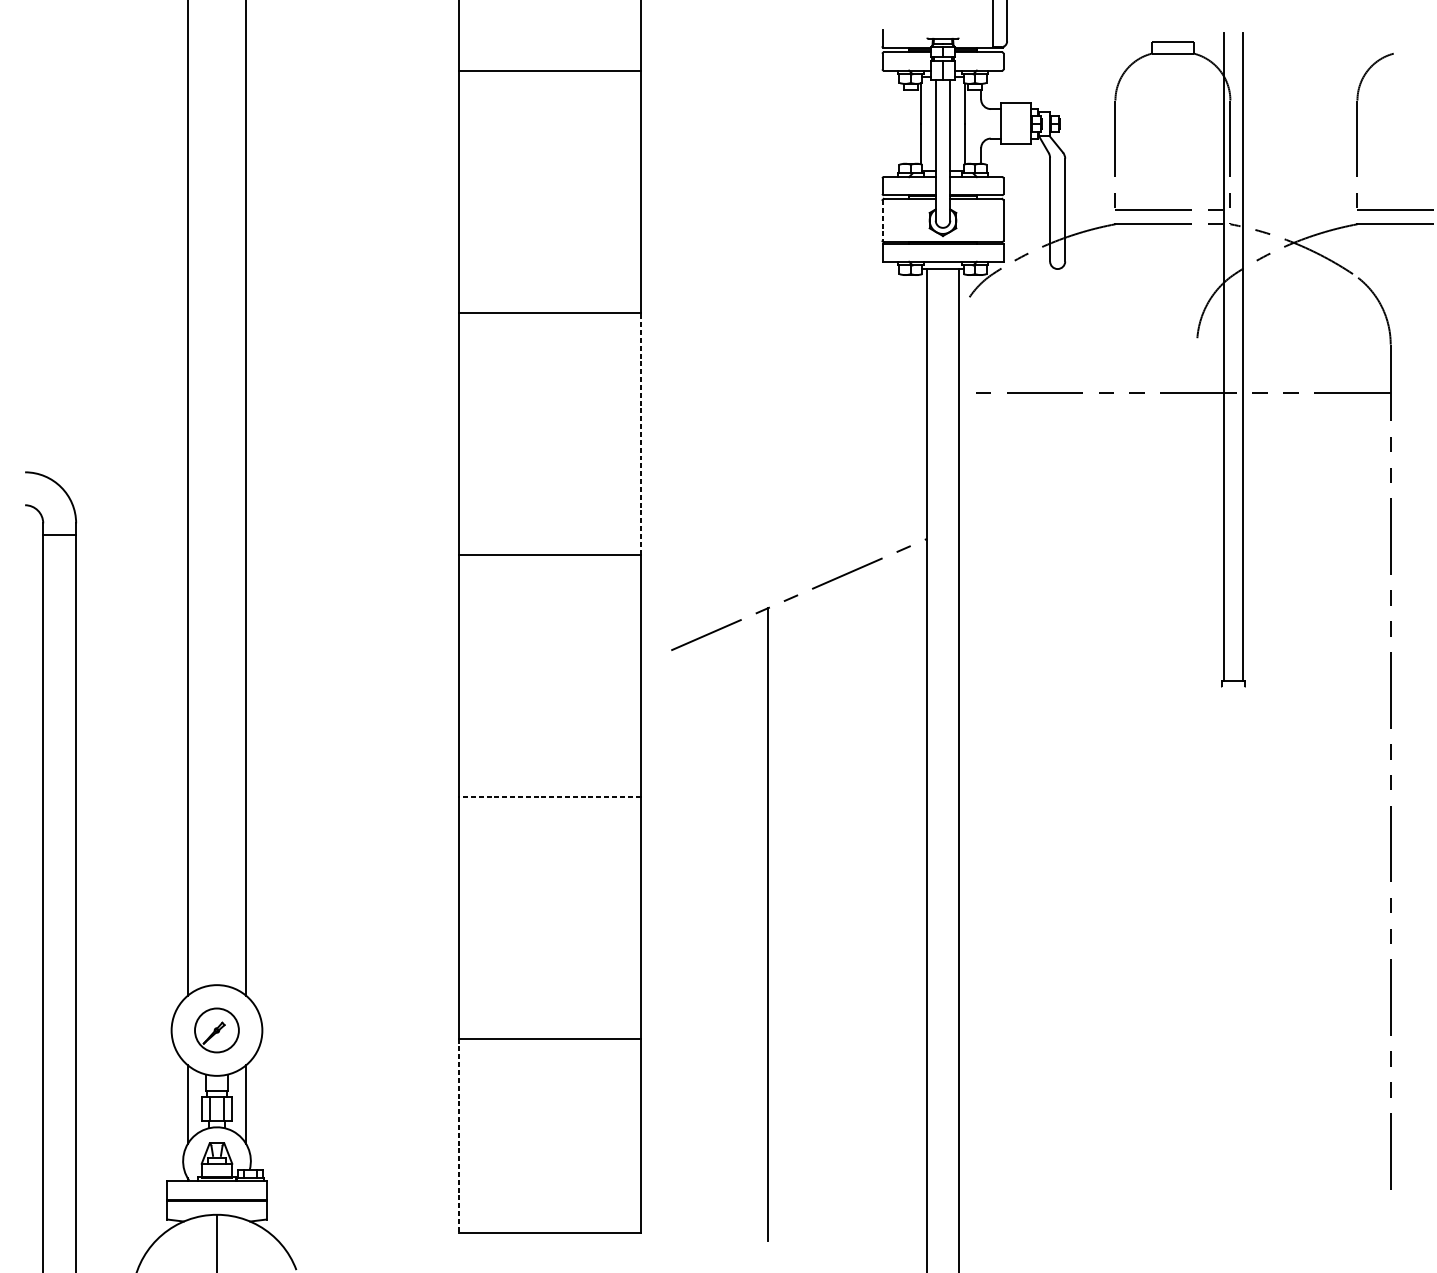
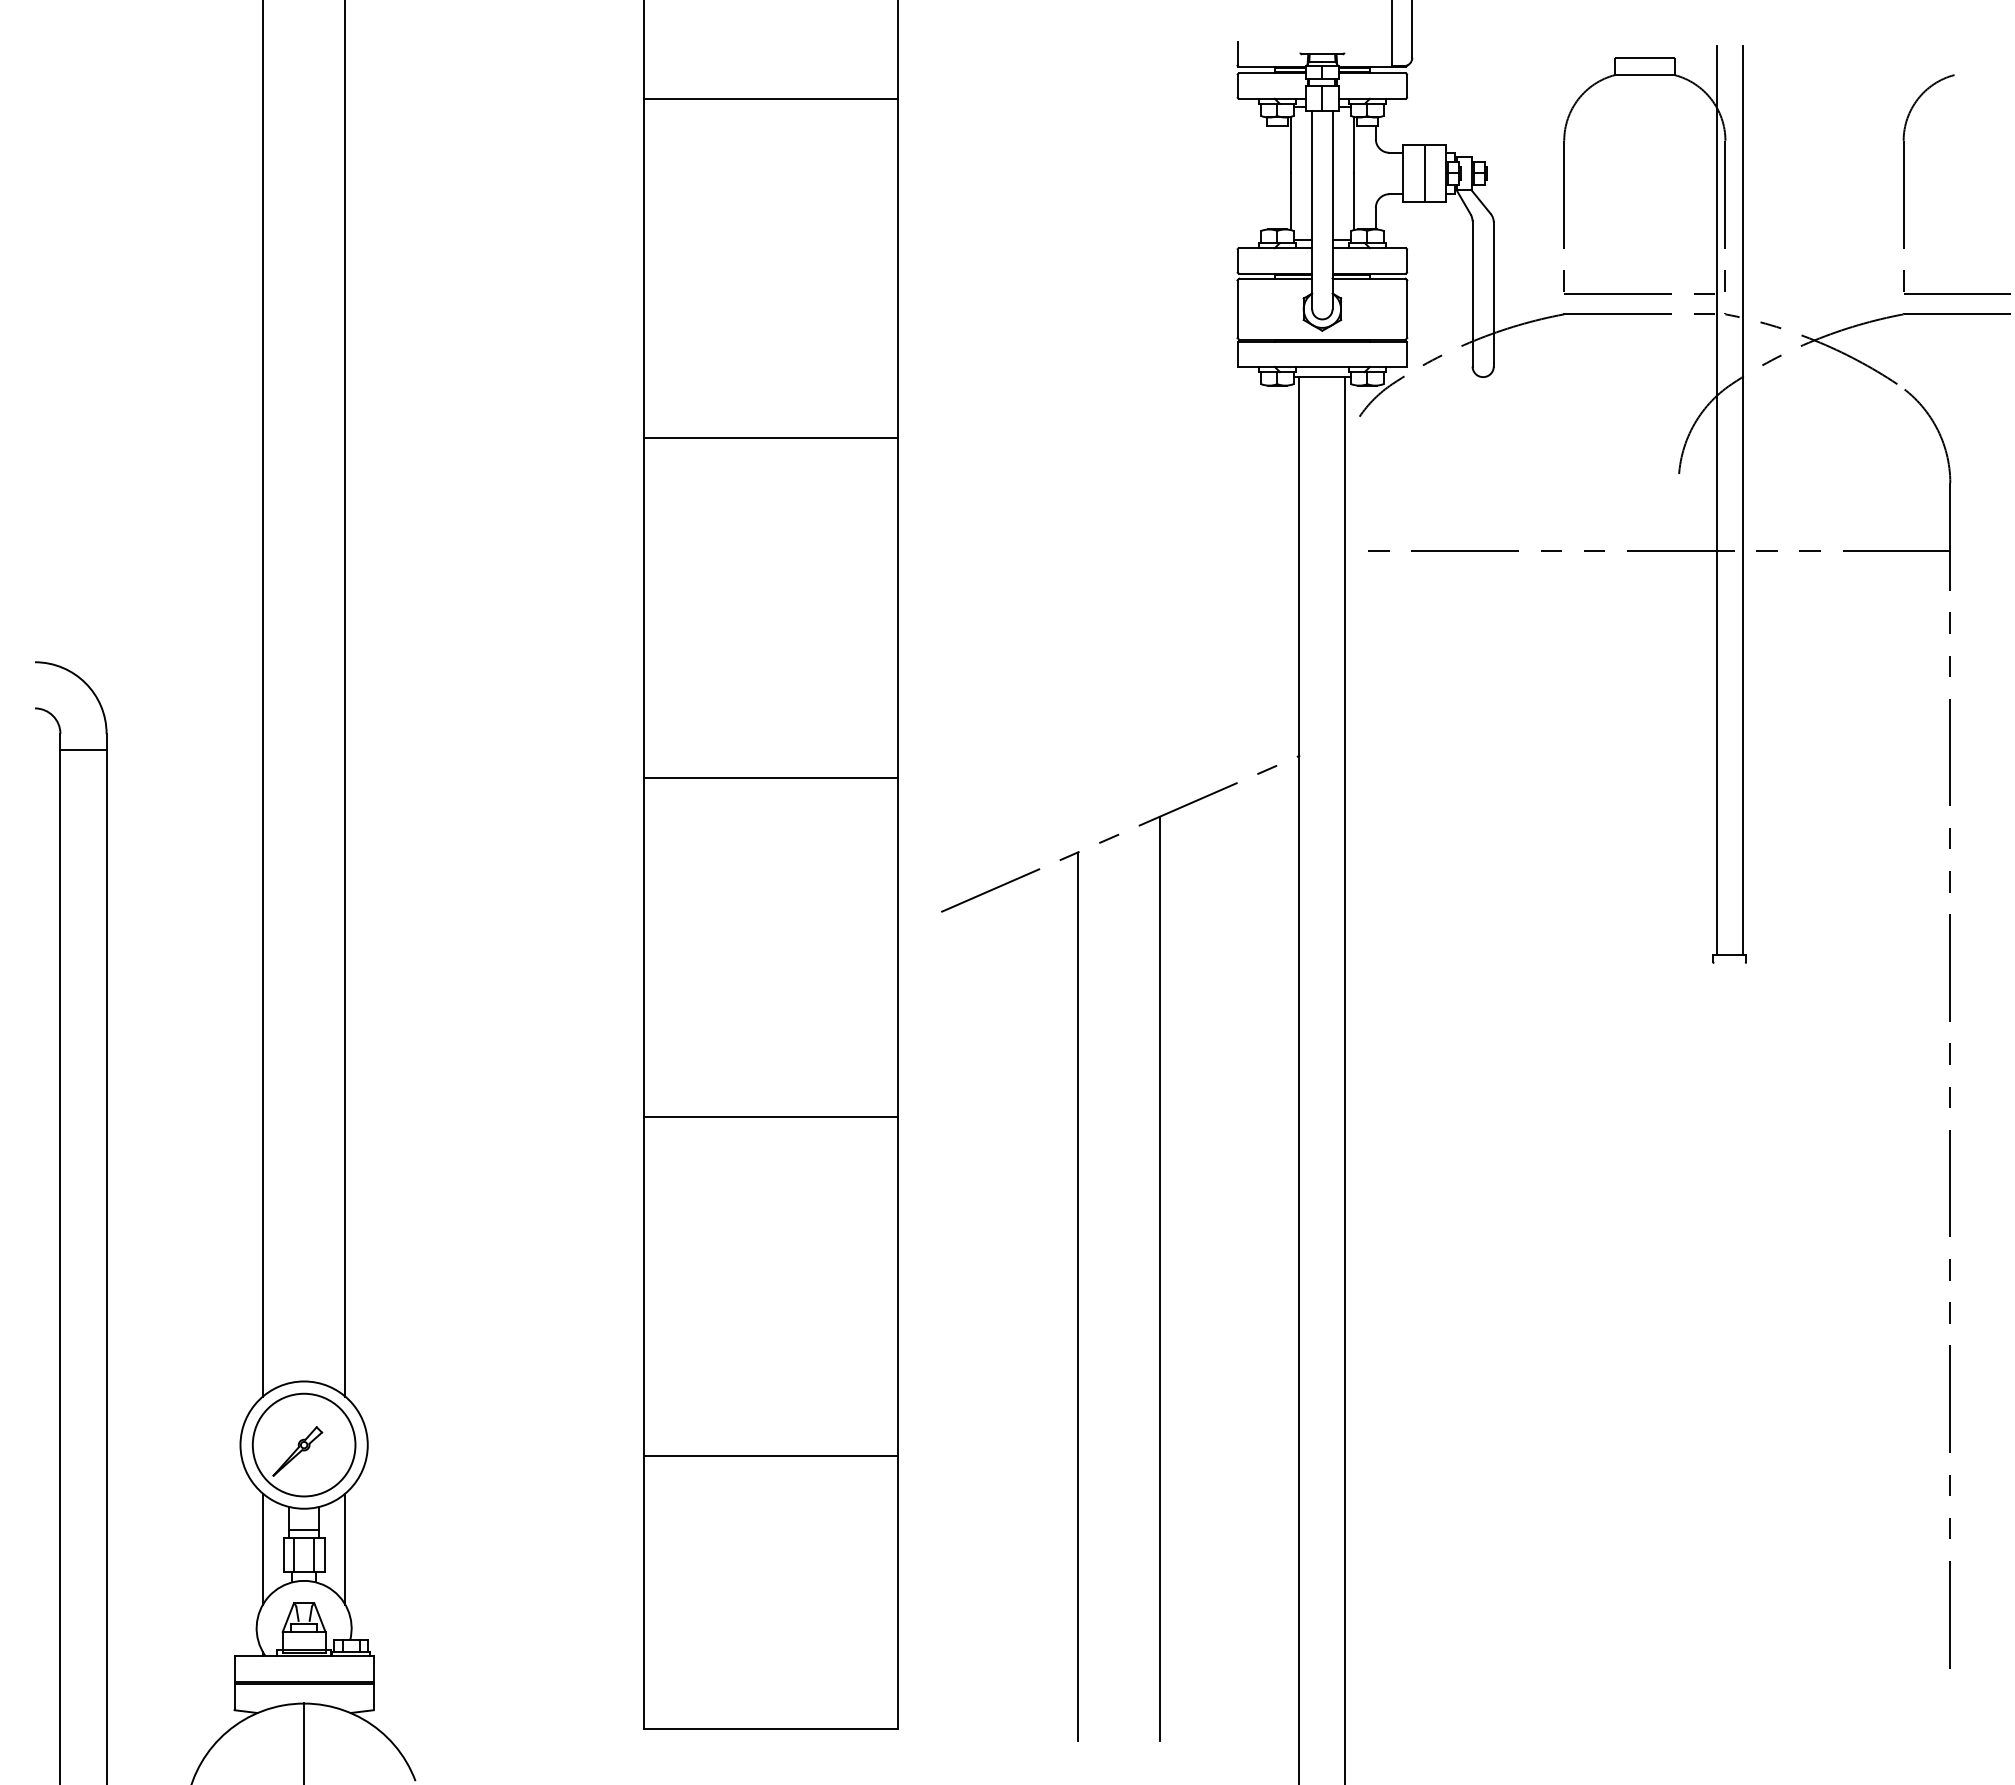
line: (1015, 123) -> (1424, 173), added
line: (882, 220) -> (1237, 309), dashed -> solid
line: (640, 433) -> (898, 607), dashed -> solid
line: (549, 796) -> (770, 1117), dashed -> solid
line: (826, 911) -> (1159, 1278), added
part: (216, 1030) -> (303, 1444), size x1.67
line: (458, 1136) -> (643, 1593), dashed -> solid

